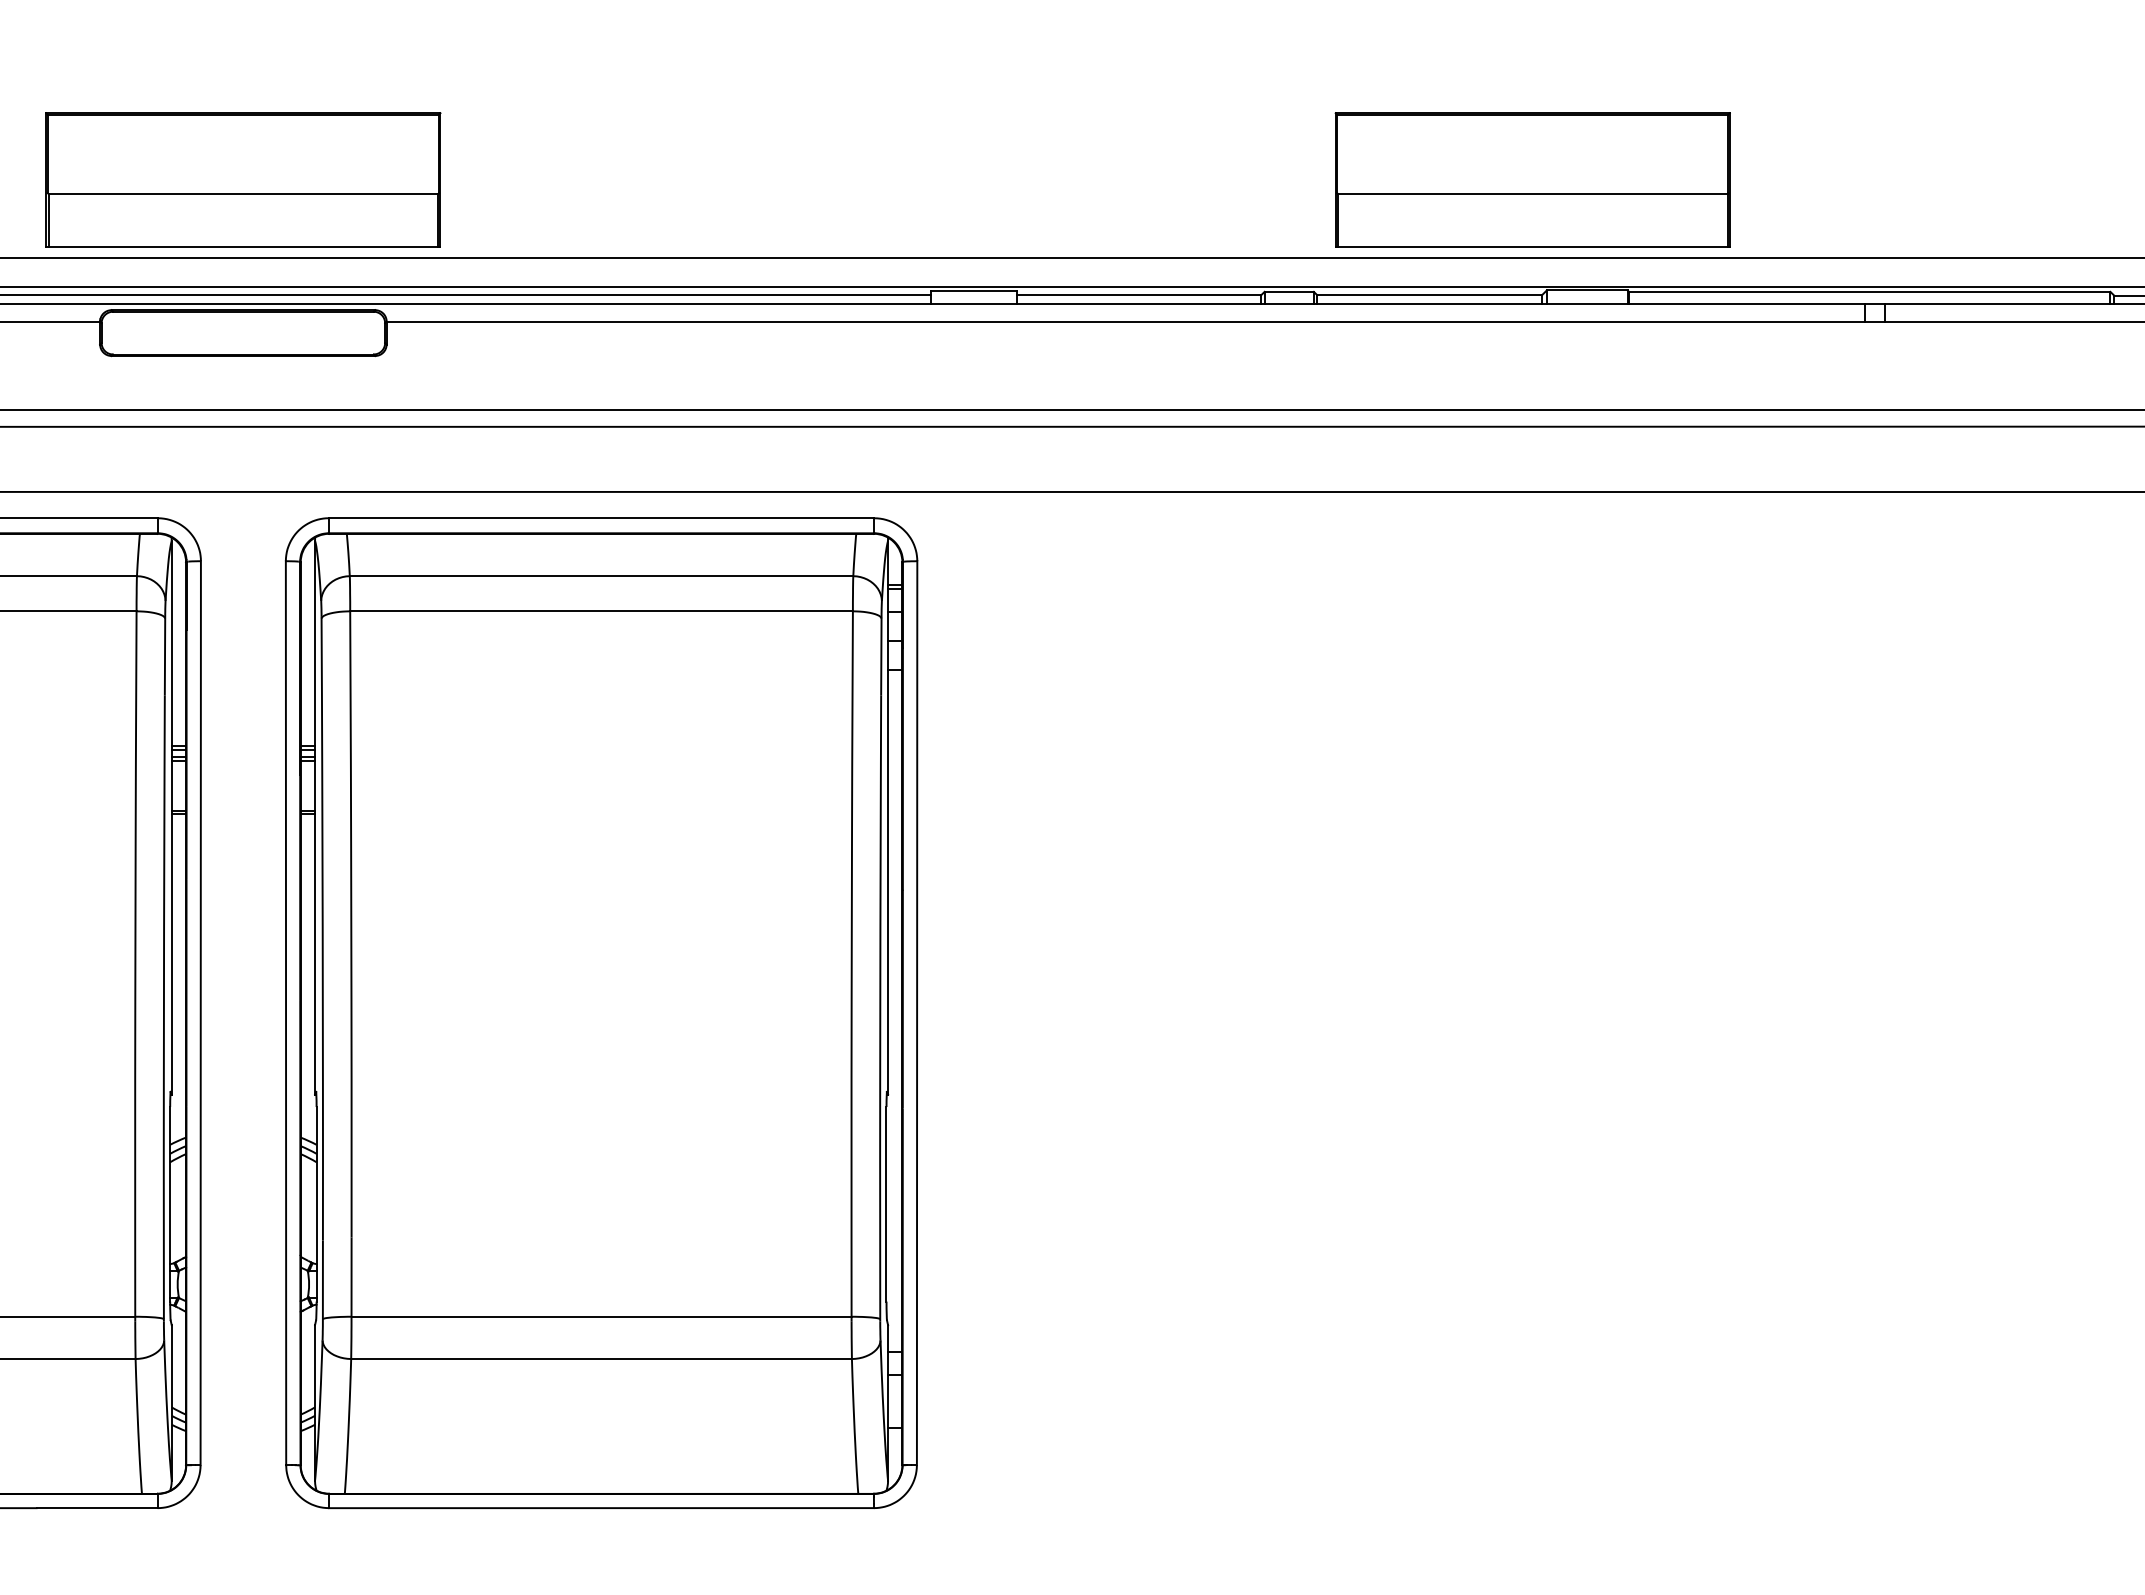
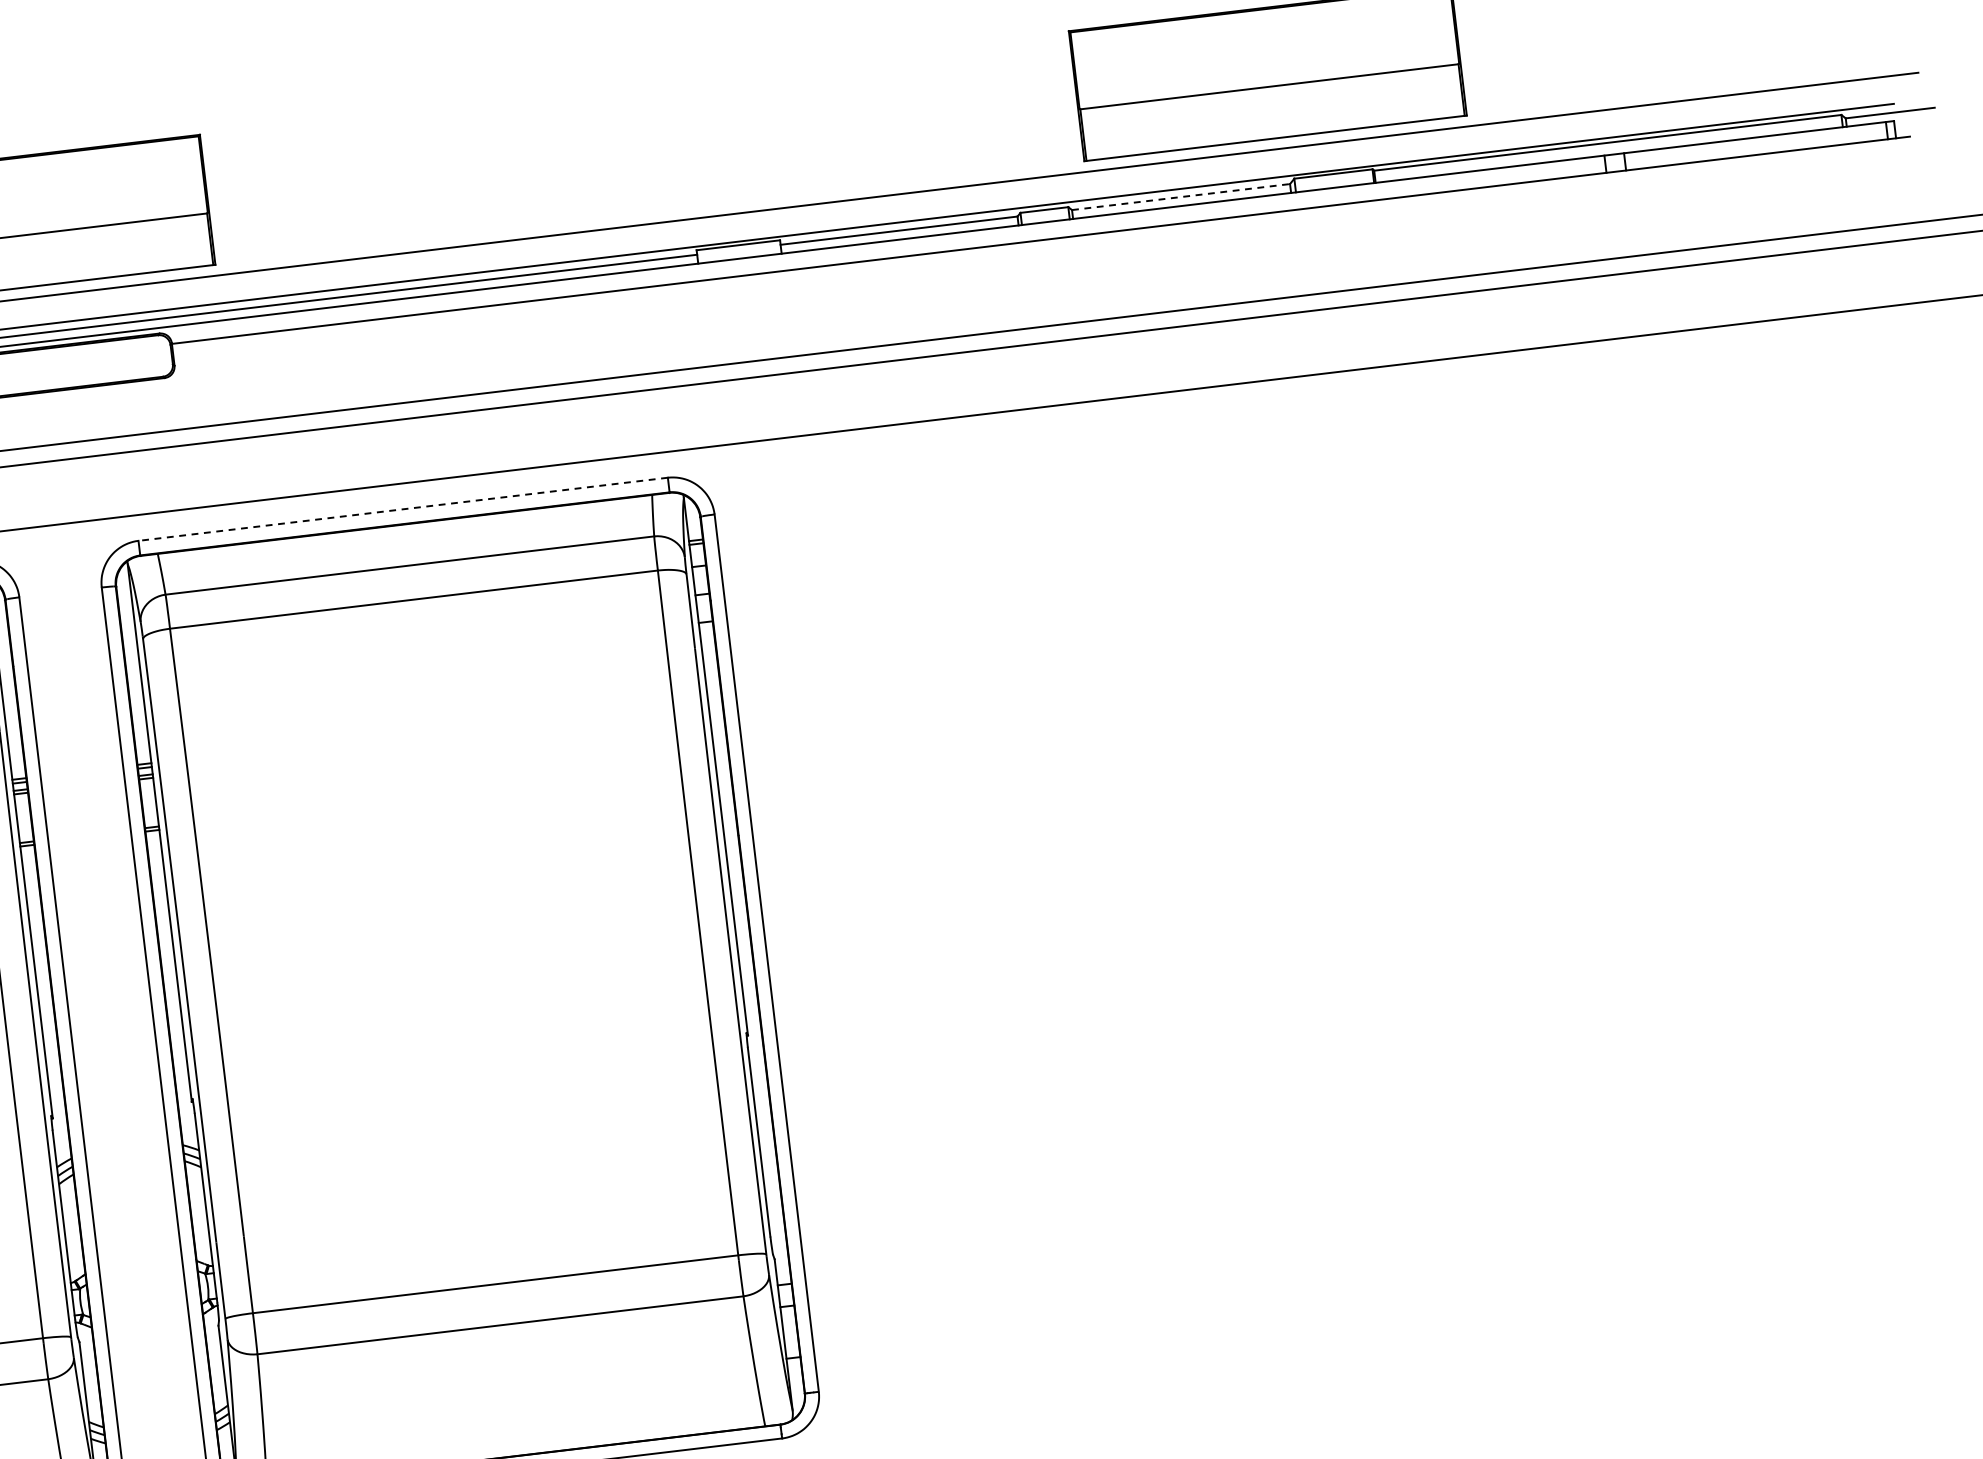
line: (1430, 295) -> (1181, 197), solid -> dashed
line: (601, 518) -> (403, 509), solid -> dashed

